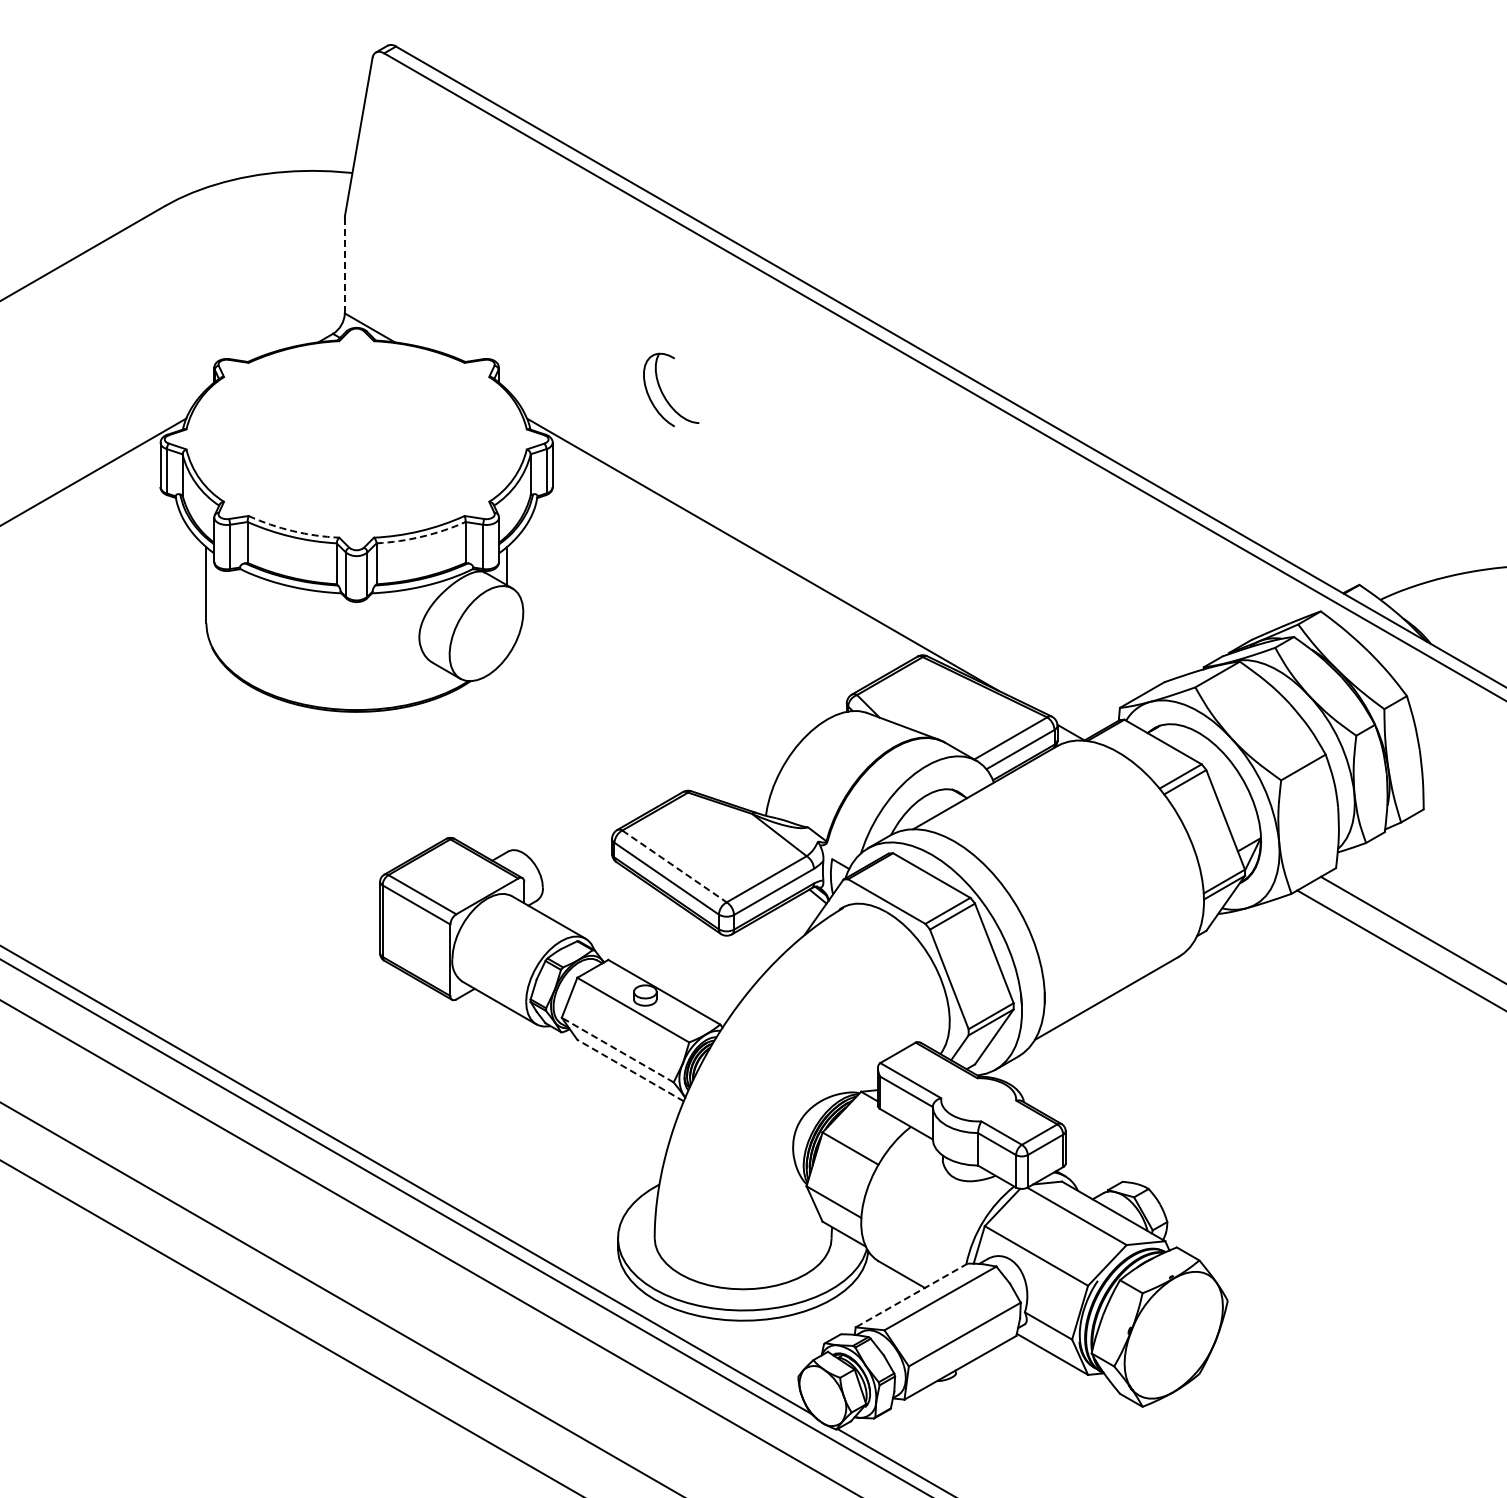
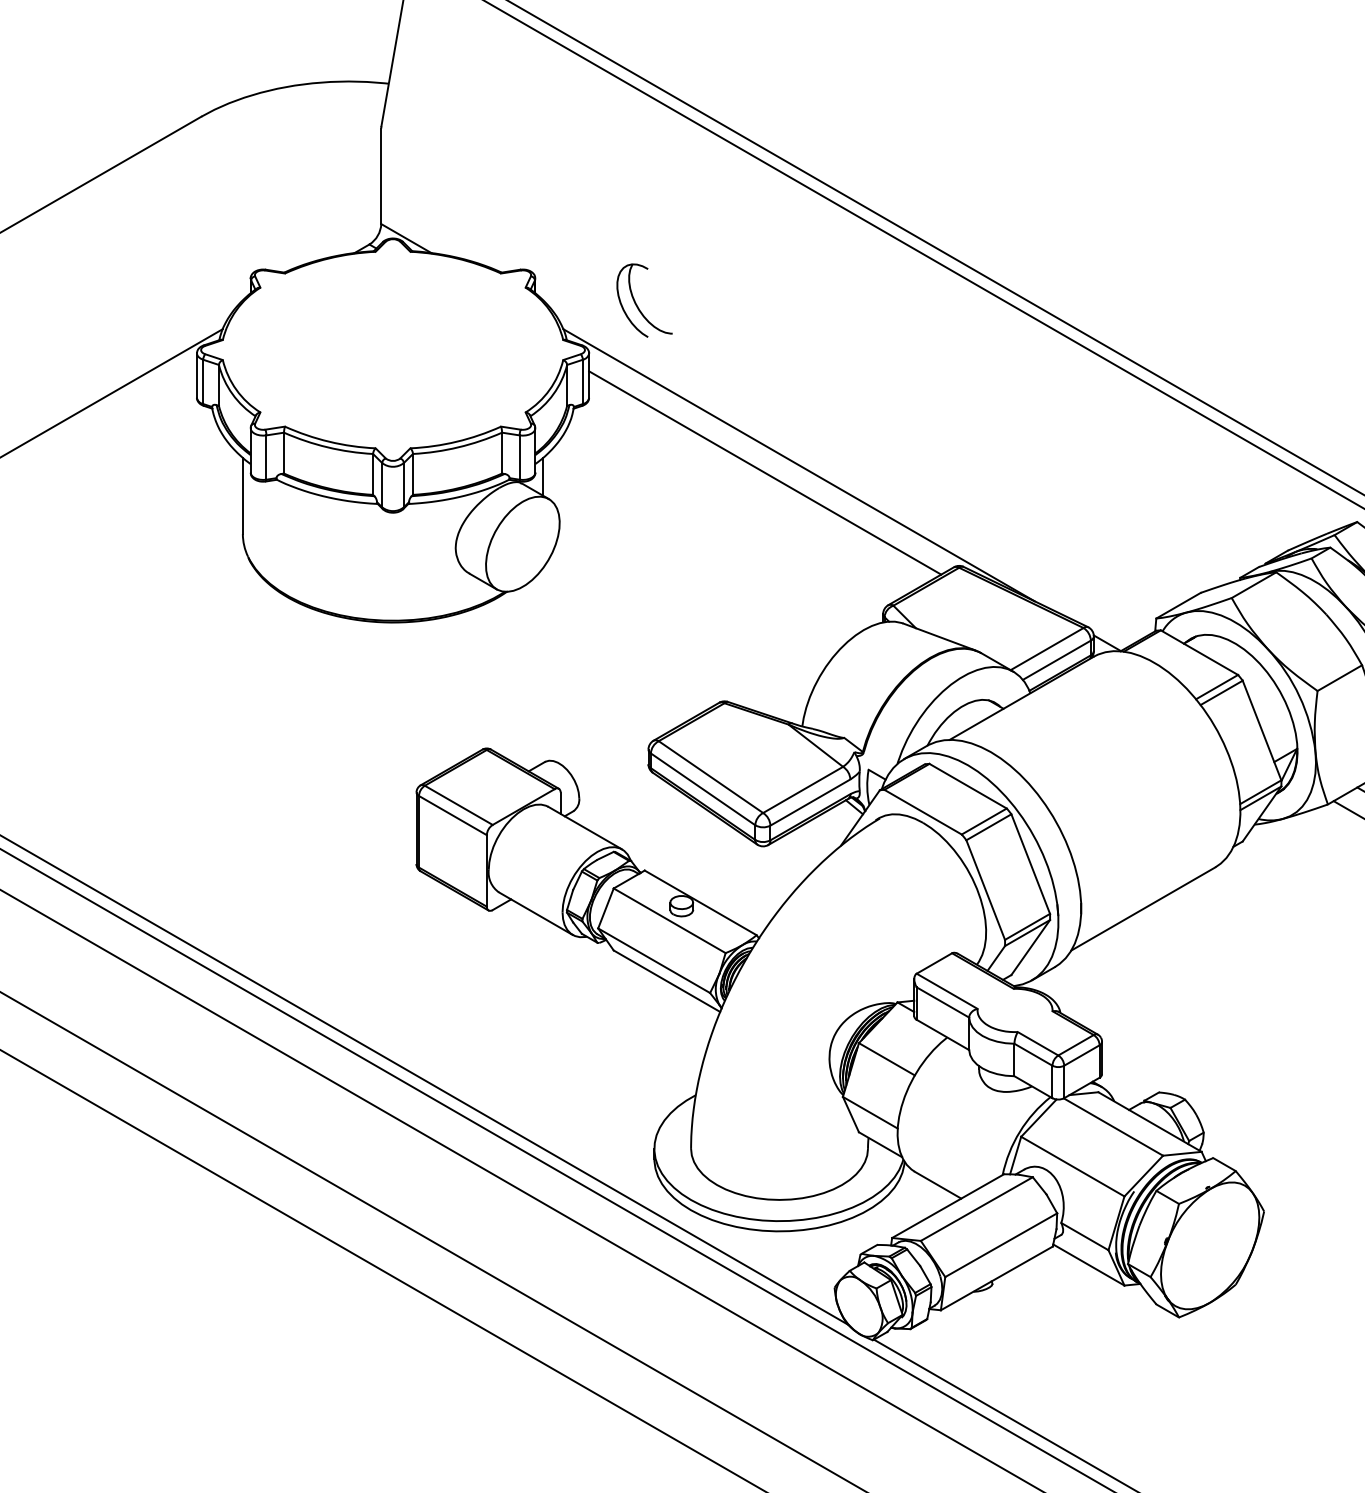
line: (344, 265) -> (380, 176), dashed -> solid
part: (664, 394) -> (637, 305), moved
arc: (292, 531) -> (328, 442), dashed -> solid
arc: (422, 536) -> (458, 447), dashed -> solid
line: (728, 561) -> (764, 472), added
line: (674, 866) -> (710, 777), dashed -> solid
line: (617, 1050) -> (653, 961), dashed -> solid
line: (630, 1070) -> (666, 981), dashed -> solid
line: (911, 1295) -> (947, 1206), dashed -> solid

